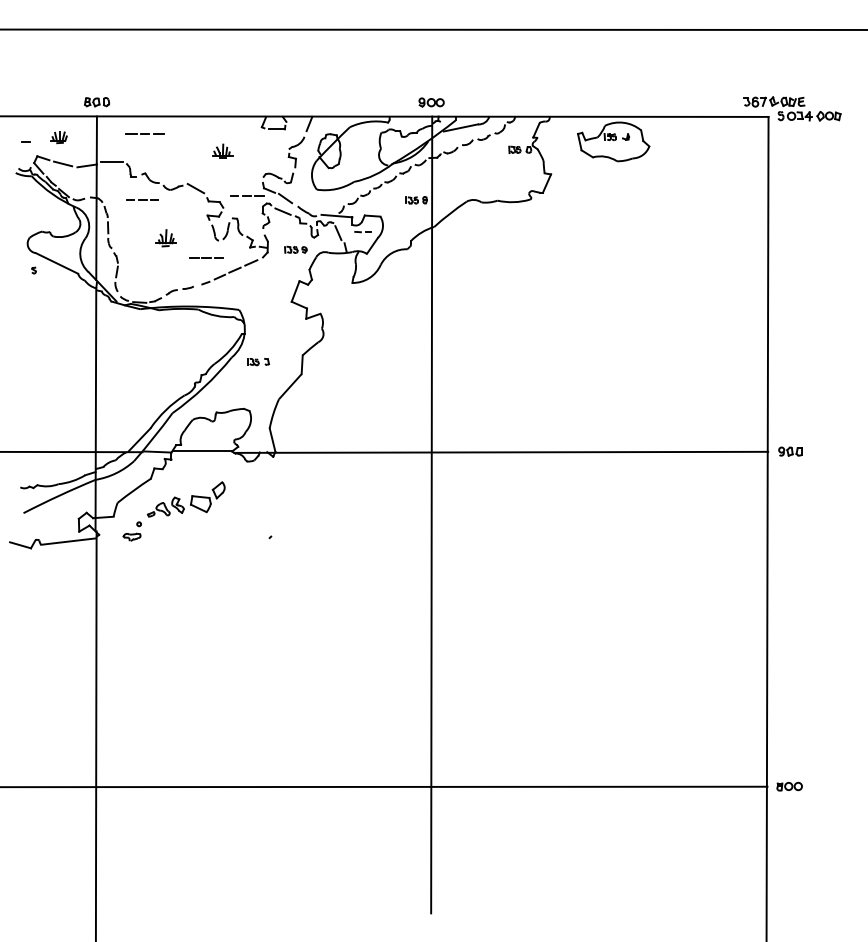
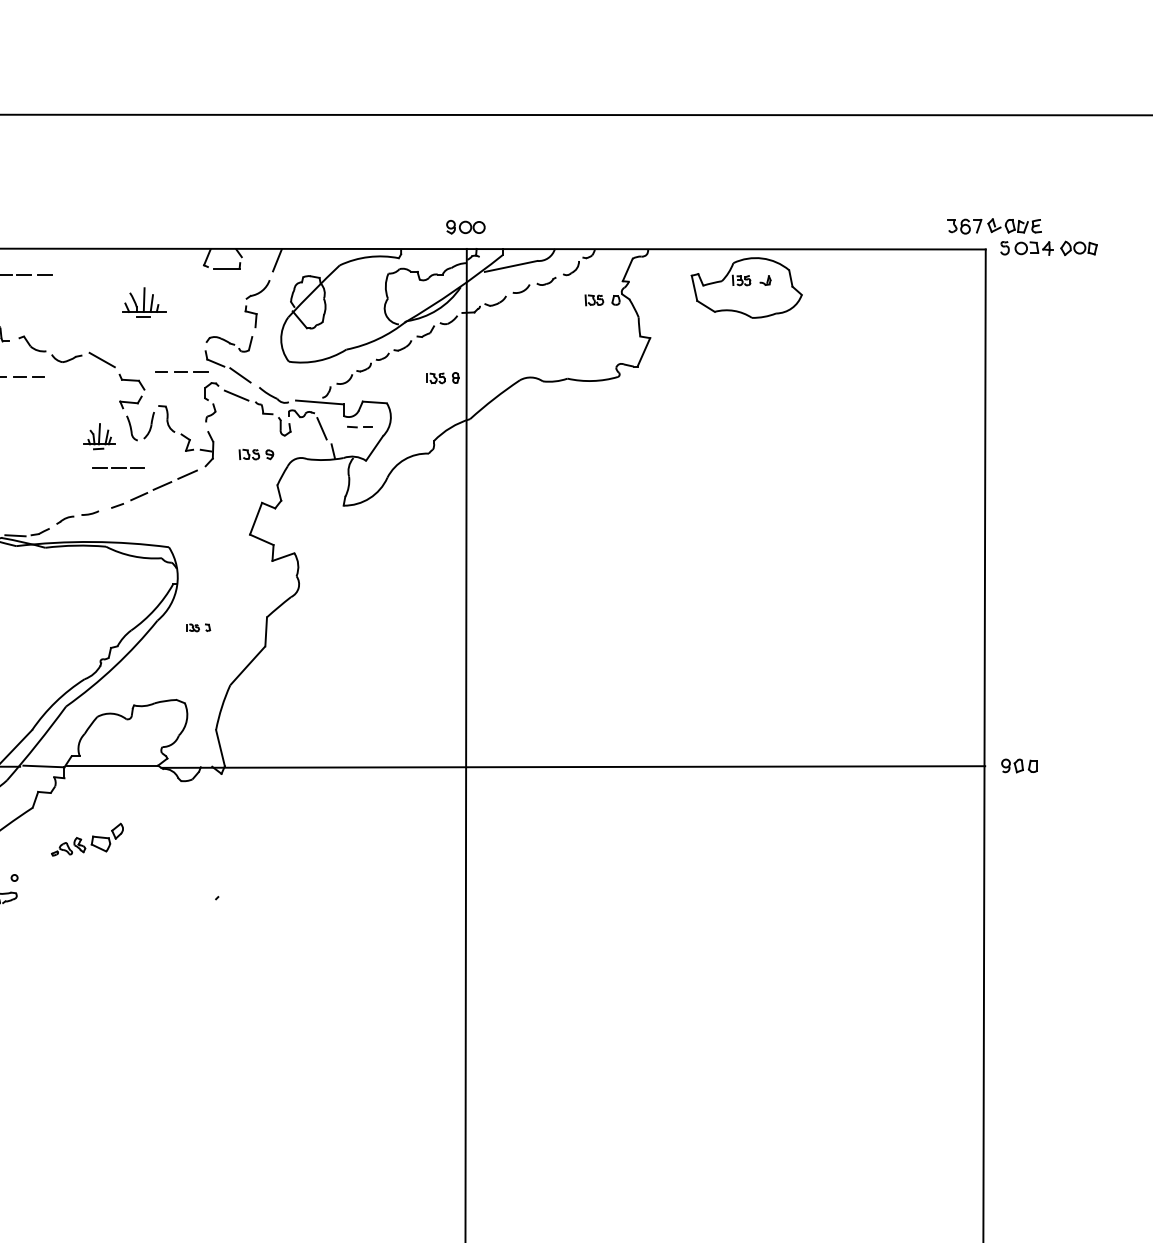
part: (222, 150) -> (143, 301), size x1.4
part: (165, 238) -> (98, 437), moved
part: (258, 362) -> (198, 628), size x0.7
part: (186, 499) -> (87, 839), size x0.6

